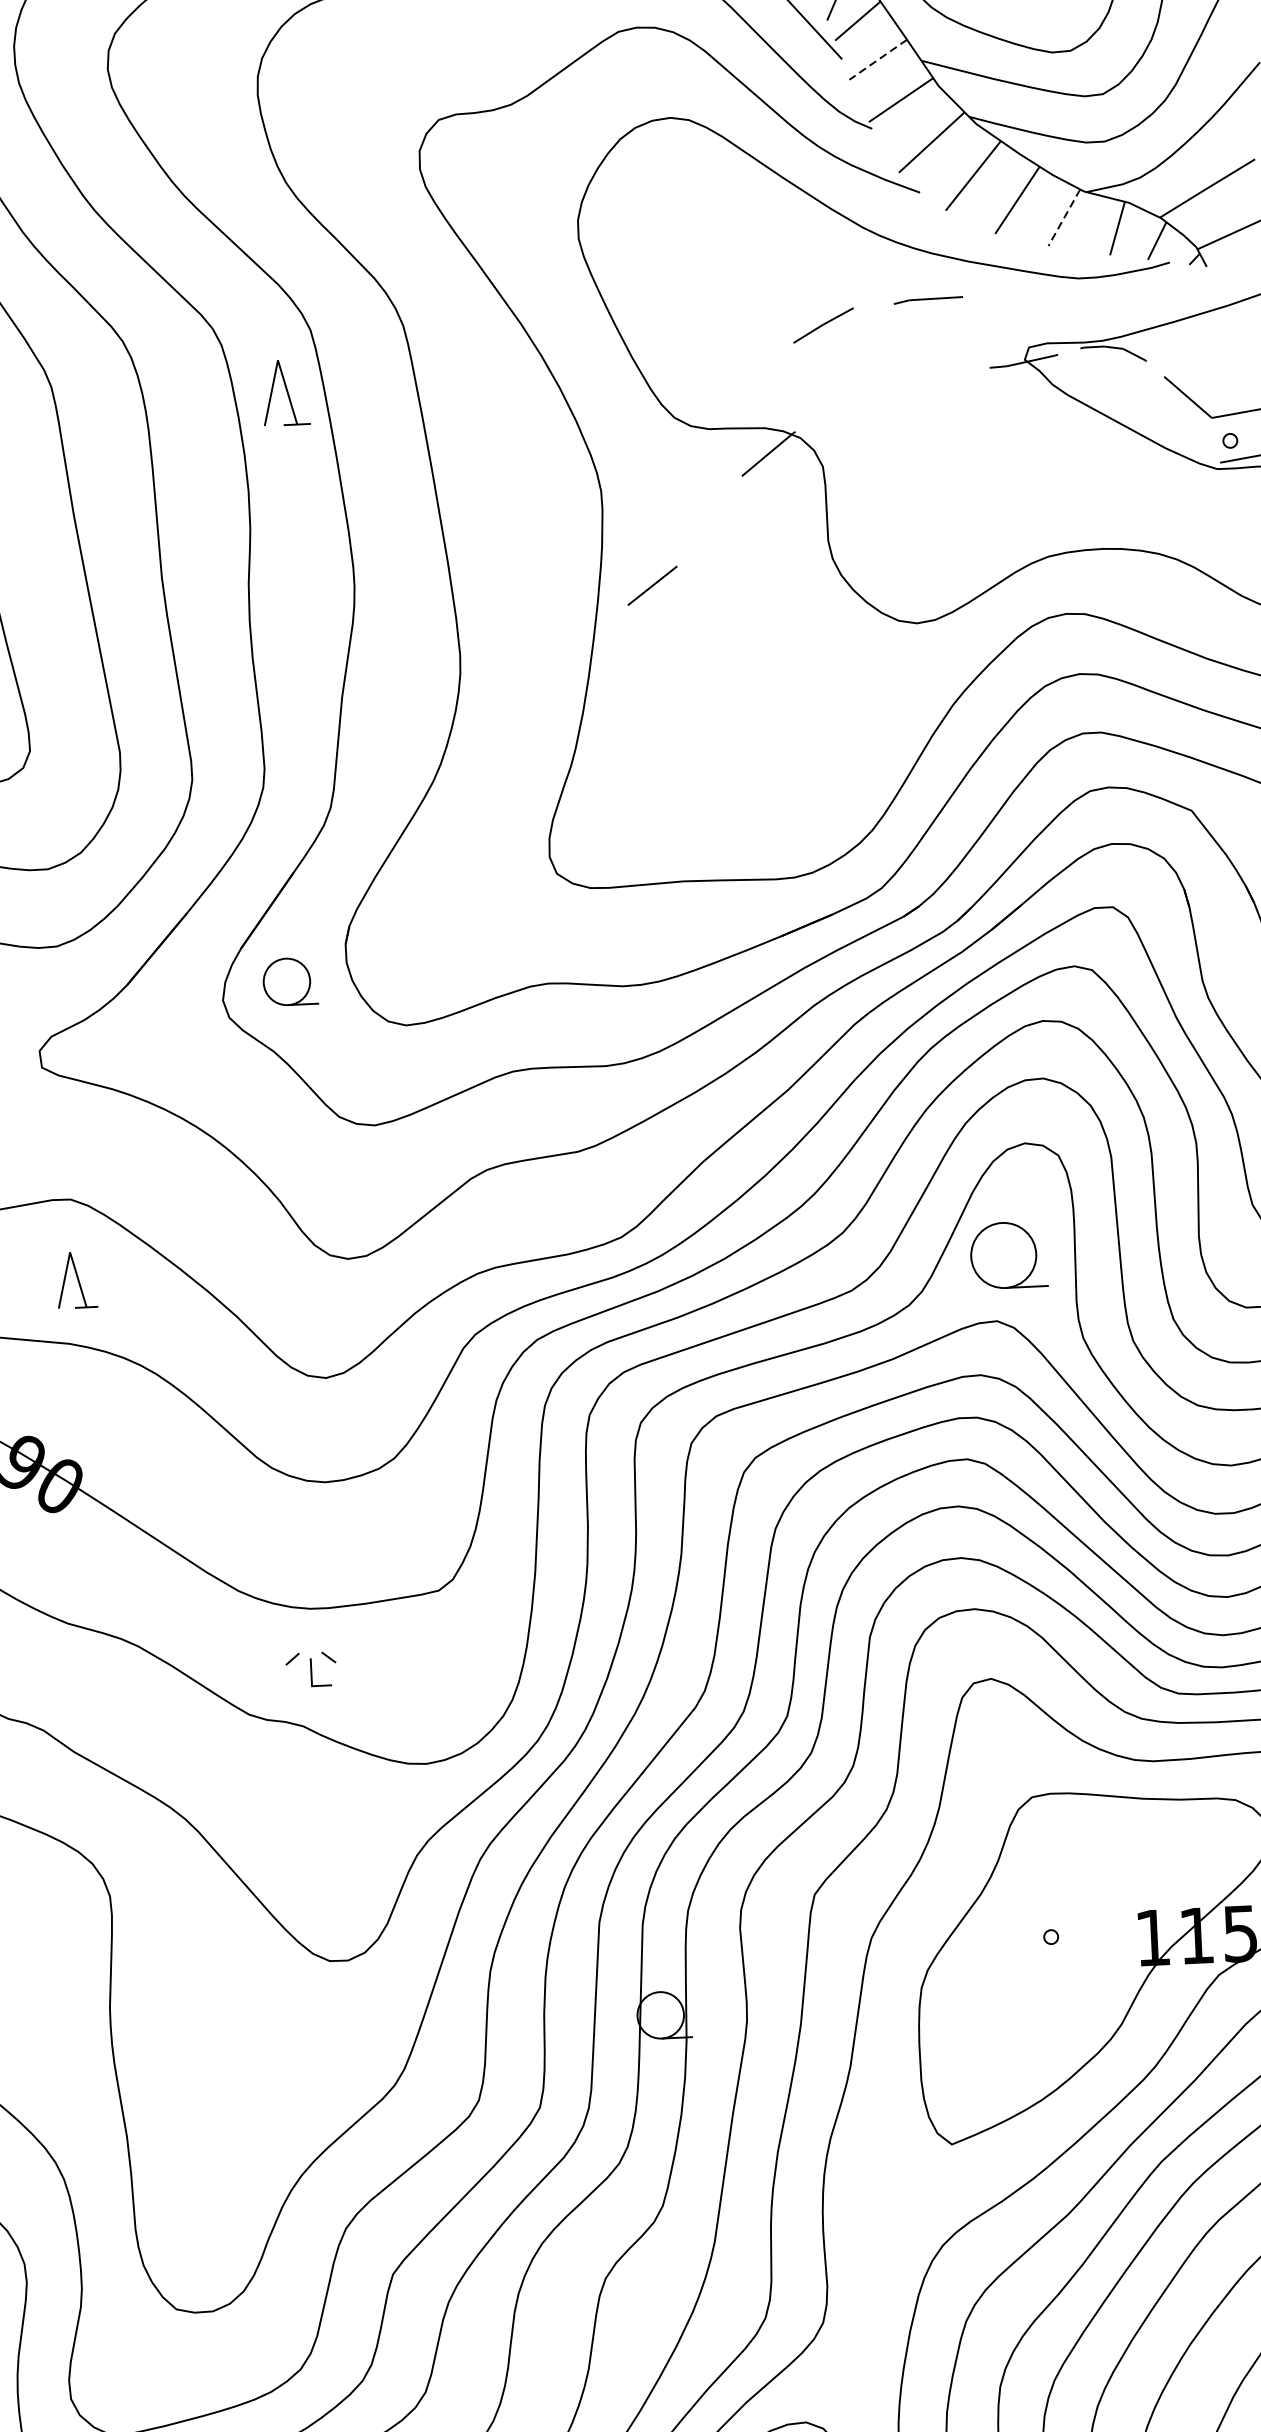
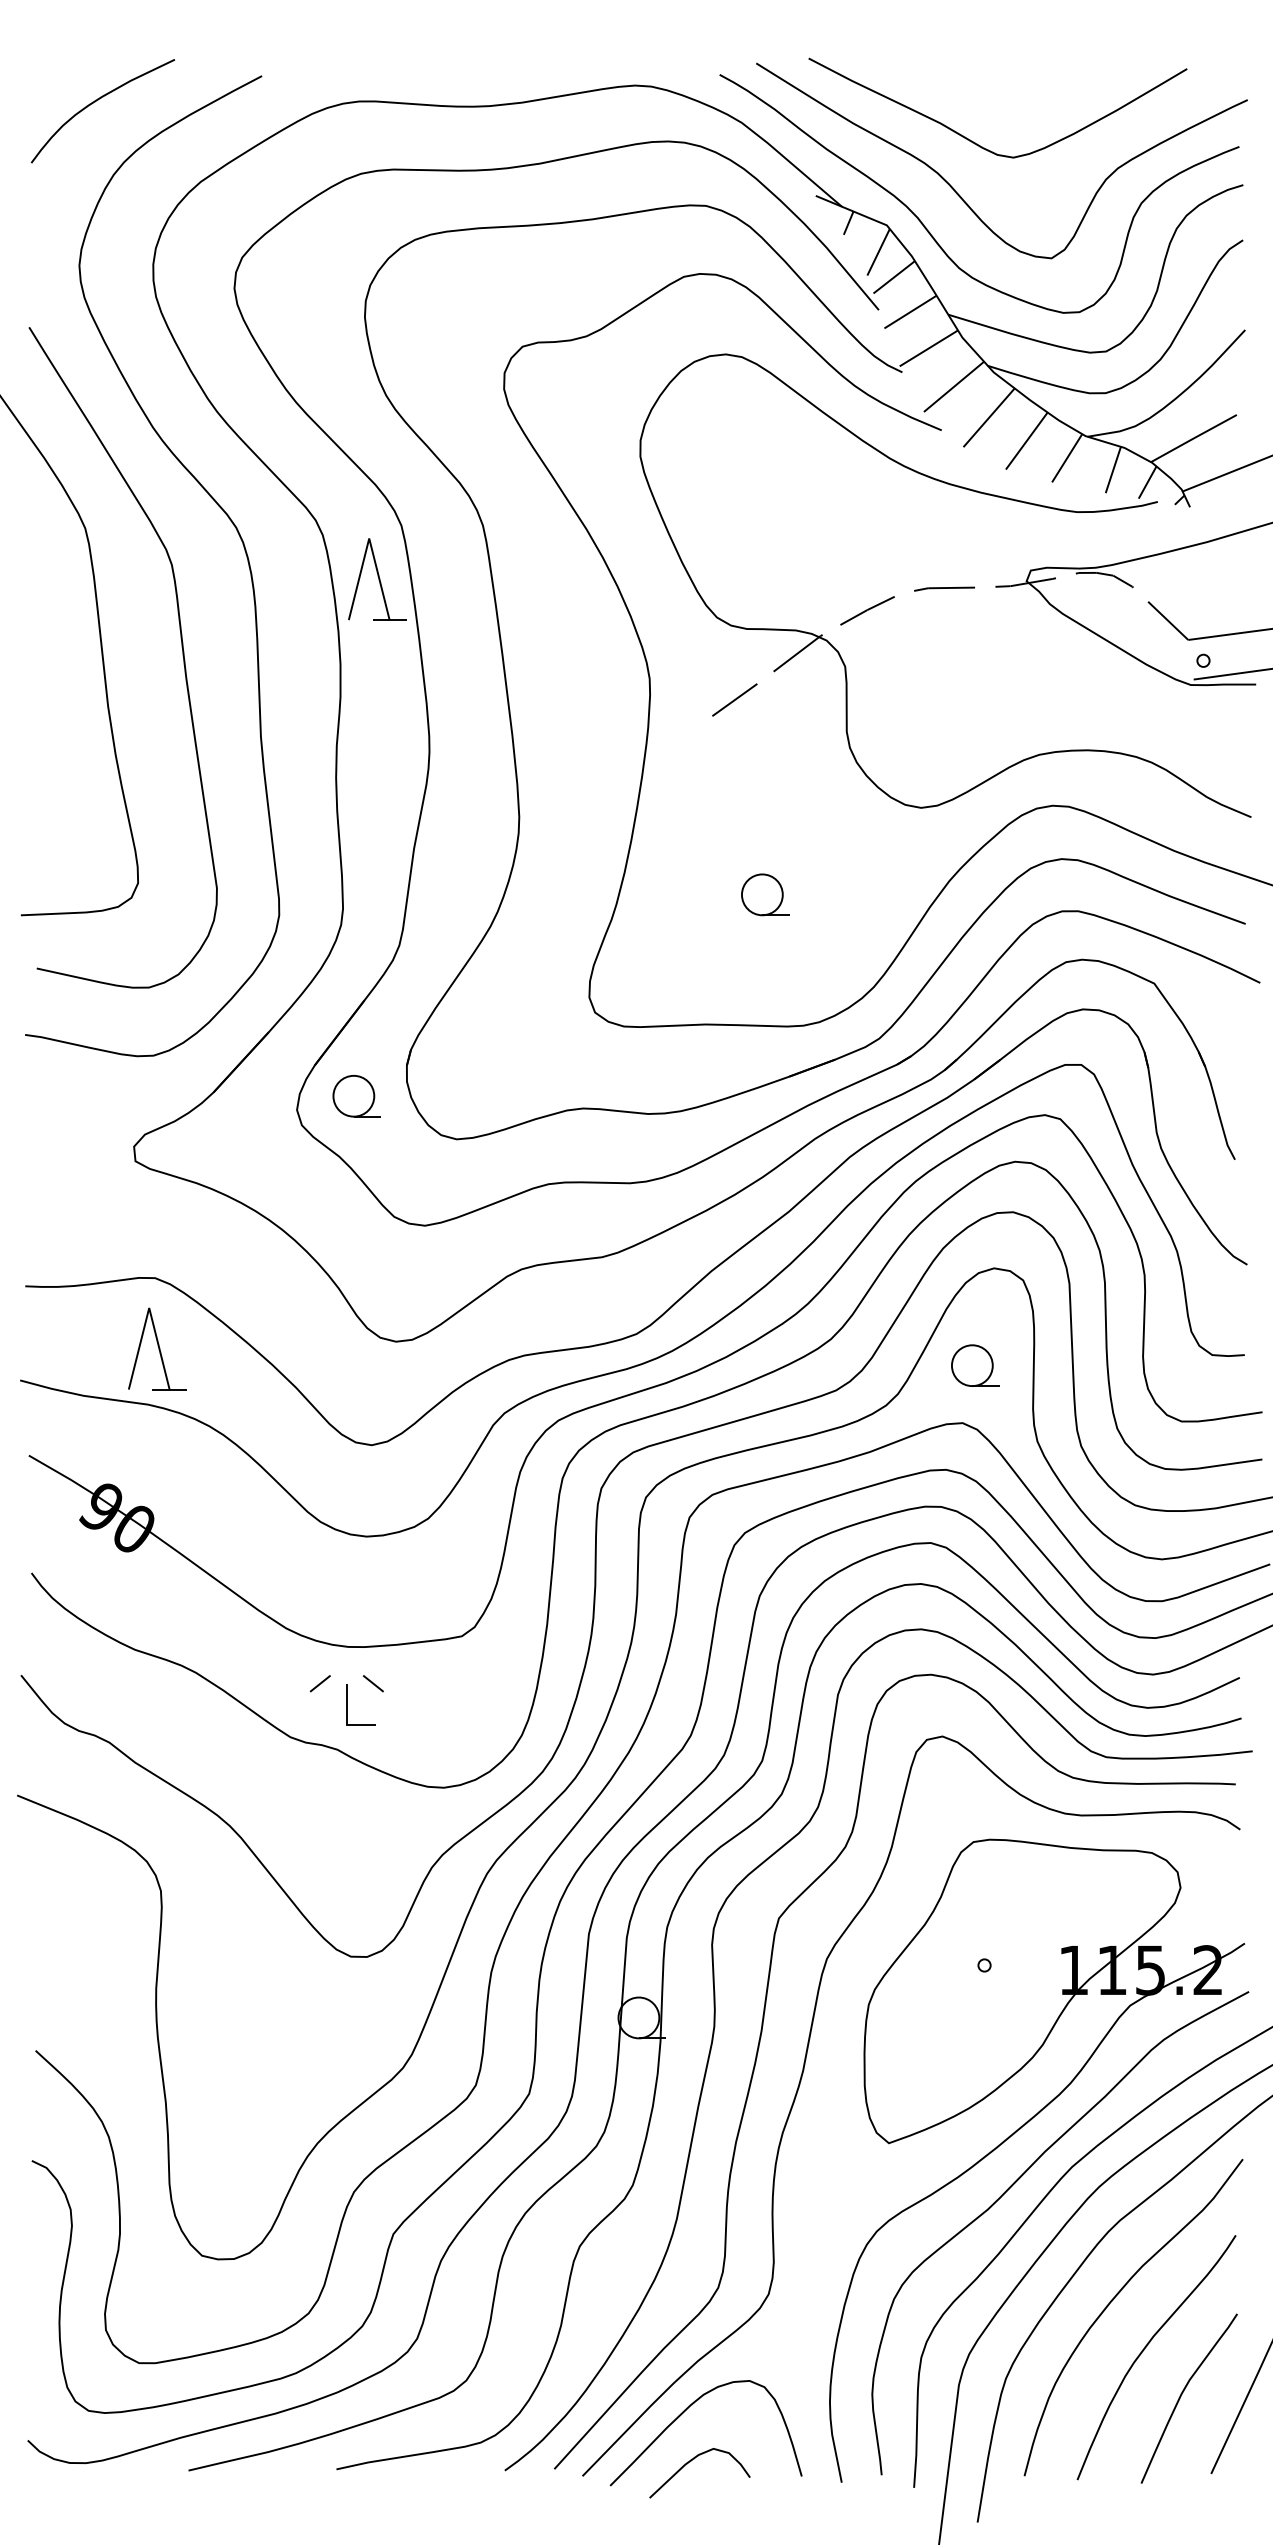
line: (878, 60) -> (910, 312), dashed -> solid
line: (1063, 218) -> (1066, 458), dashed -> solid
part: (928, 299) -> (944, 588), moved
line: (823, 325) -> (867, 610), moved
part: (286, 392) -> (377, 579), size x1.43
line: (652, 585) -> (734, 699), moved
part: (744, 730) -> (765, 894), added
part: (1008, 1254) -> (975, 1365), size x0.71
part: (77, 1279) -> (157, 1348), size x1.67
part: (310, 1669) -> (346, 1700), size x1.67

